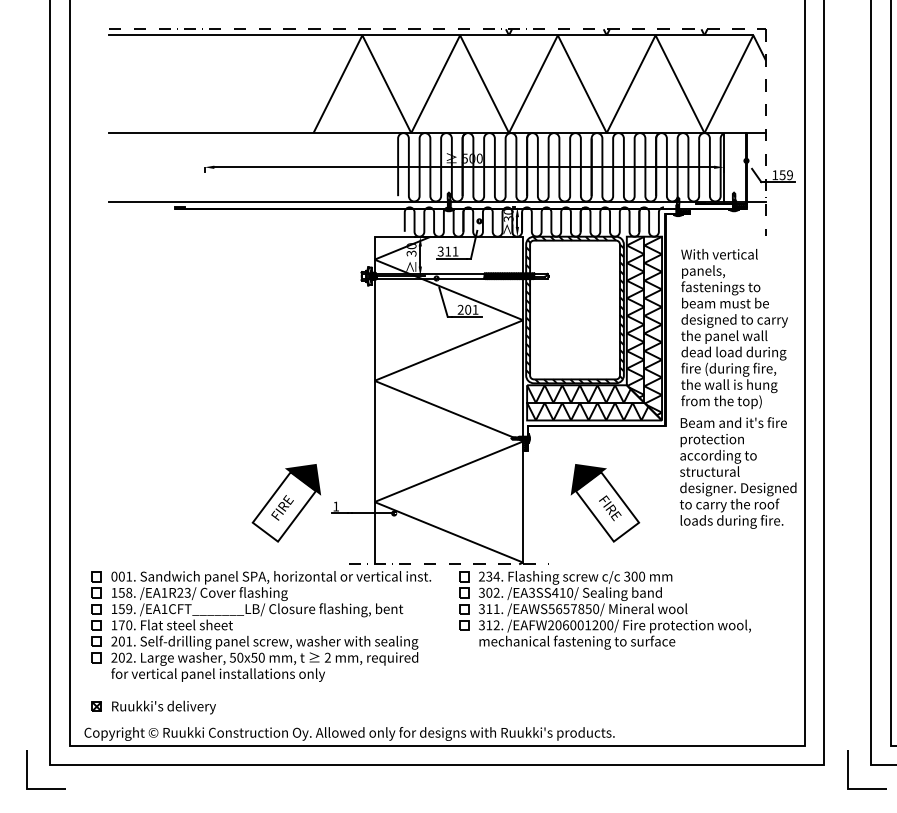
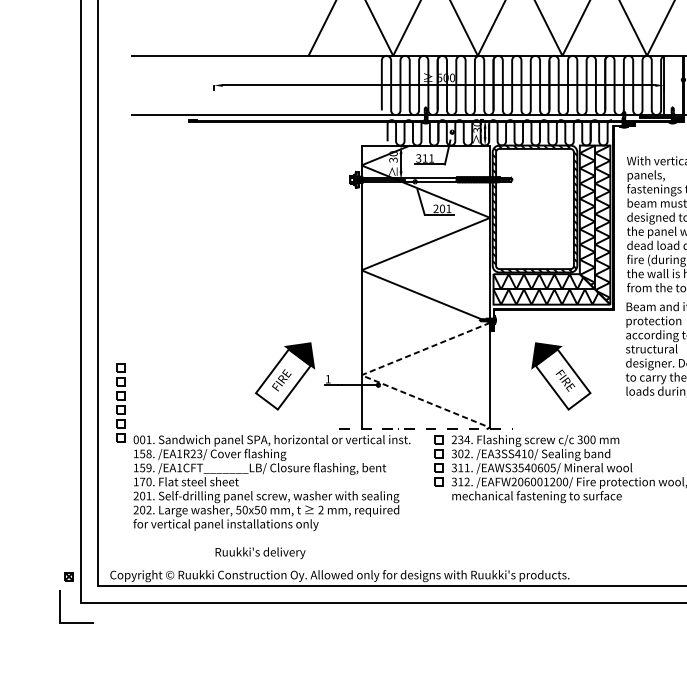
line: (377, 503) -> (363, 376), solid -> dashed
text: (574, 609) -> (534, 468), /EAWS5657850/ -> /EAWS3540605/
part: (96, 617) -> (120, 403), moved
part: (96, 706) -> (68, 576), moved
text: (163, 707) -> (260, 553), moved

